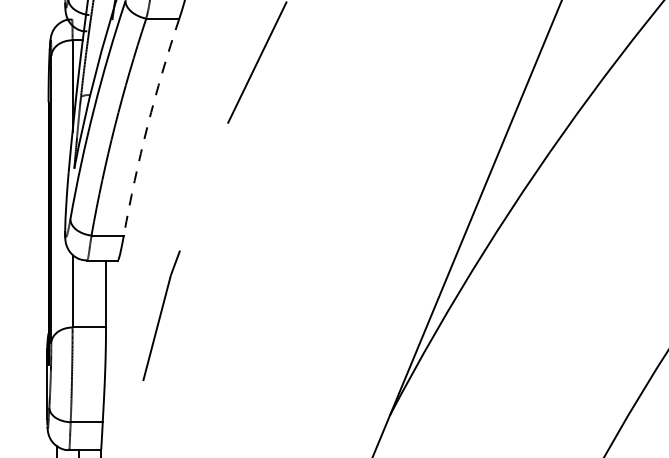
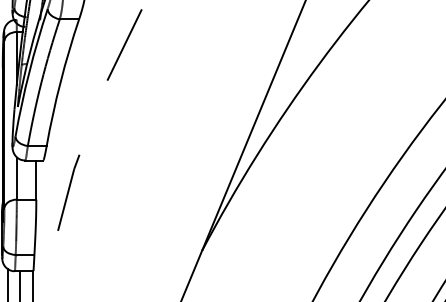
arc: (147, 126) -> (60, 82), dashed -> solid

